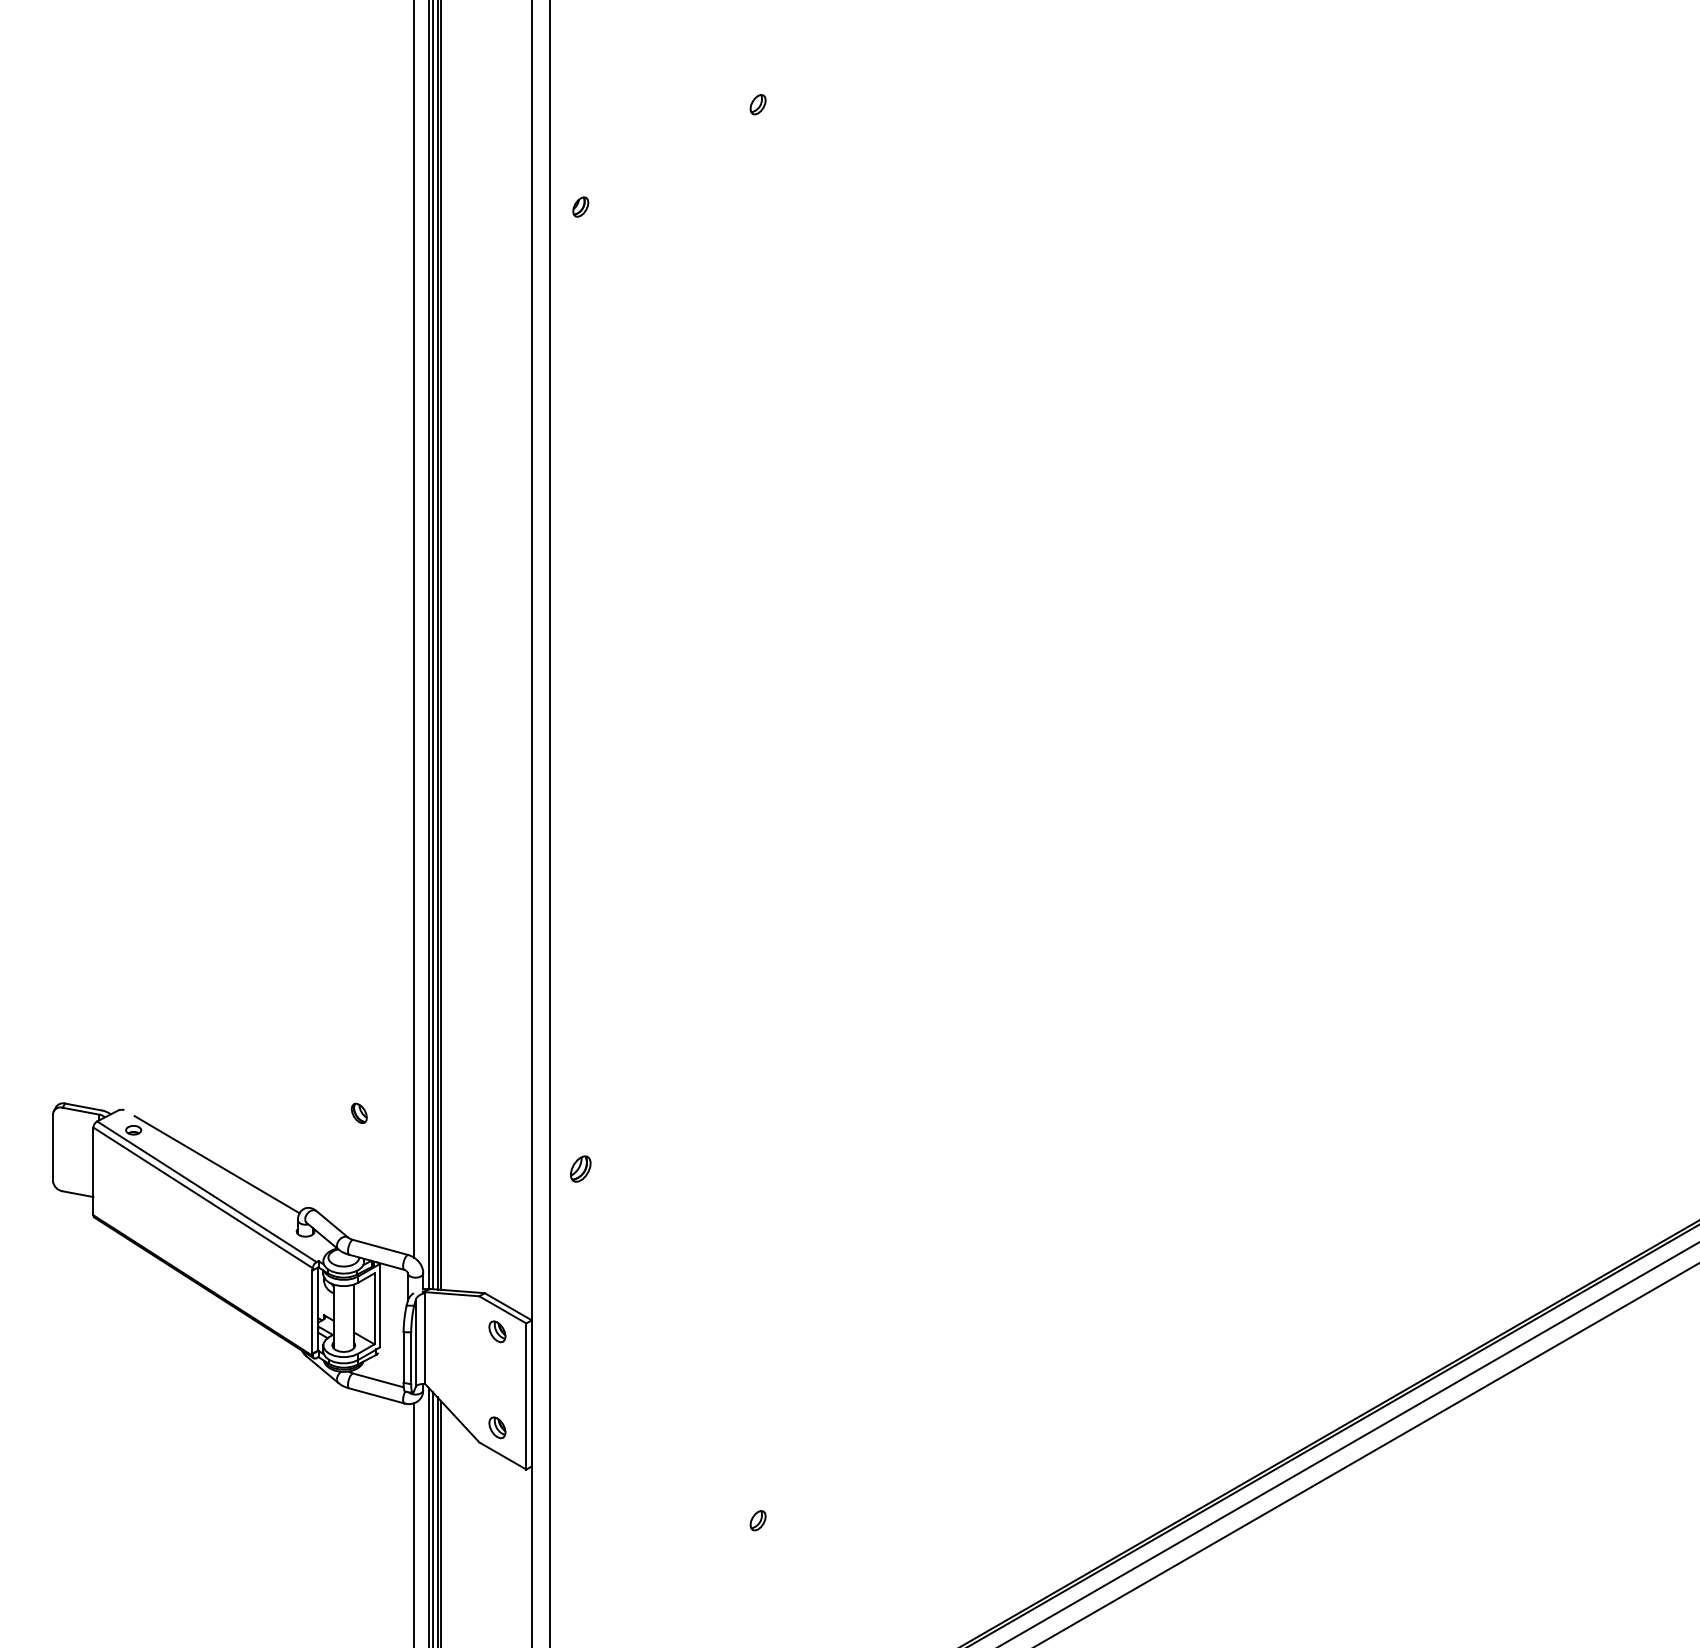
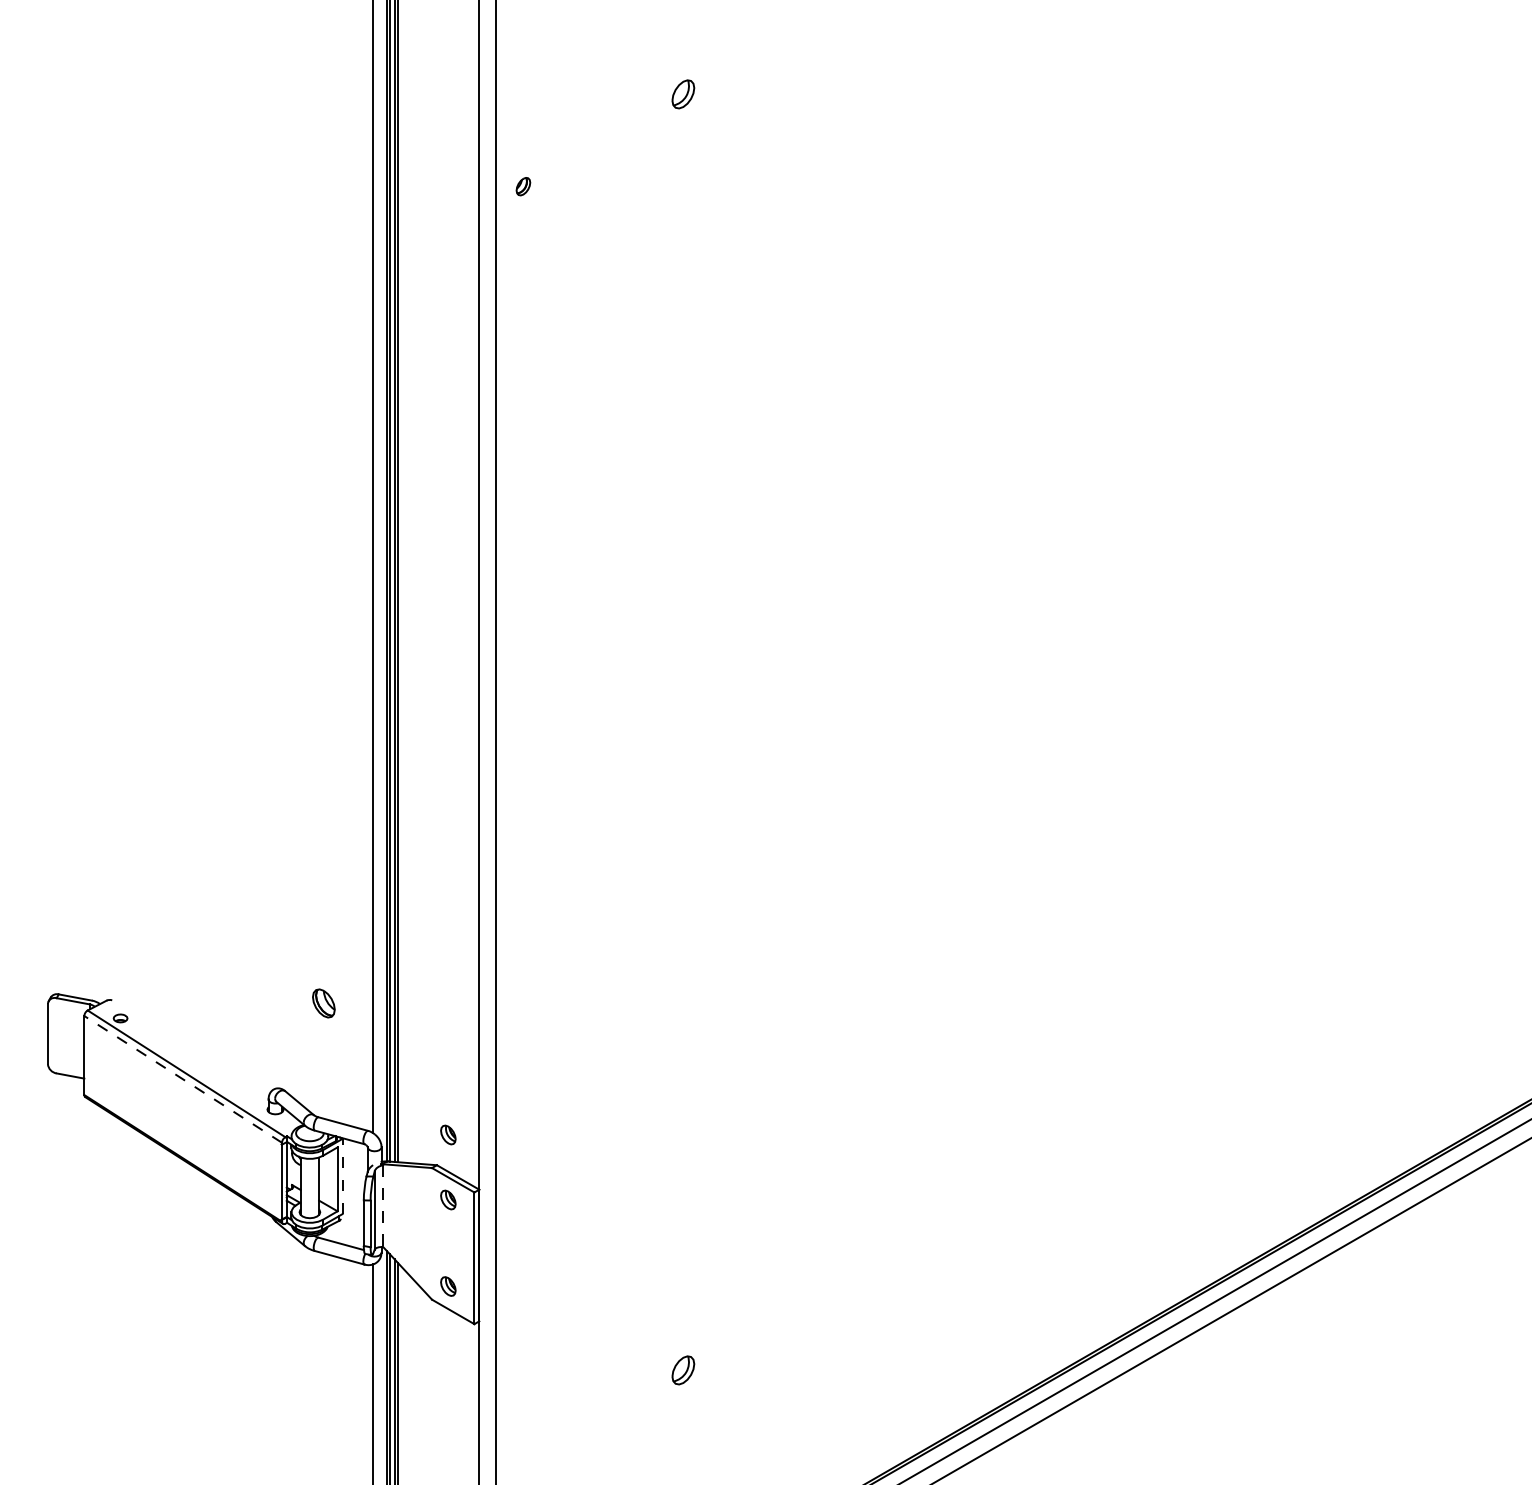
part: (757, 104) -> (682, 94), size x1.6
part: (358, 1112) -> (323, 1002), size x1.6
line: (216, 1164) -> (195, 1049), removed
part: (580, 1169) -> (523, 1053), removed
line: (202, 1198) -> (182, 1079), solid -> dashed
part: (497, 1259) -> (448, 1134), added
line: (379, 1305) -> (342, 1176), solid -> dashed
line: (425, 1338) -> (383, 1206), solid -> dashed
part: (757, 1519) -> (682, 1369), size x1.6

